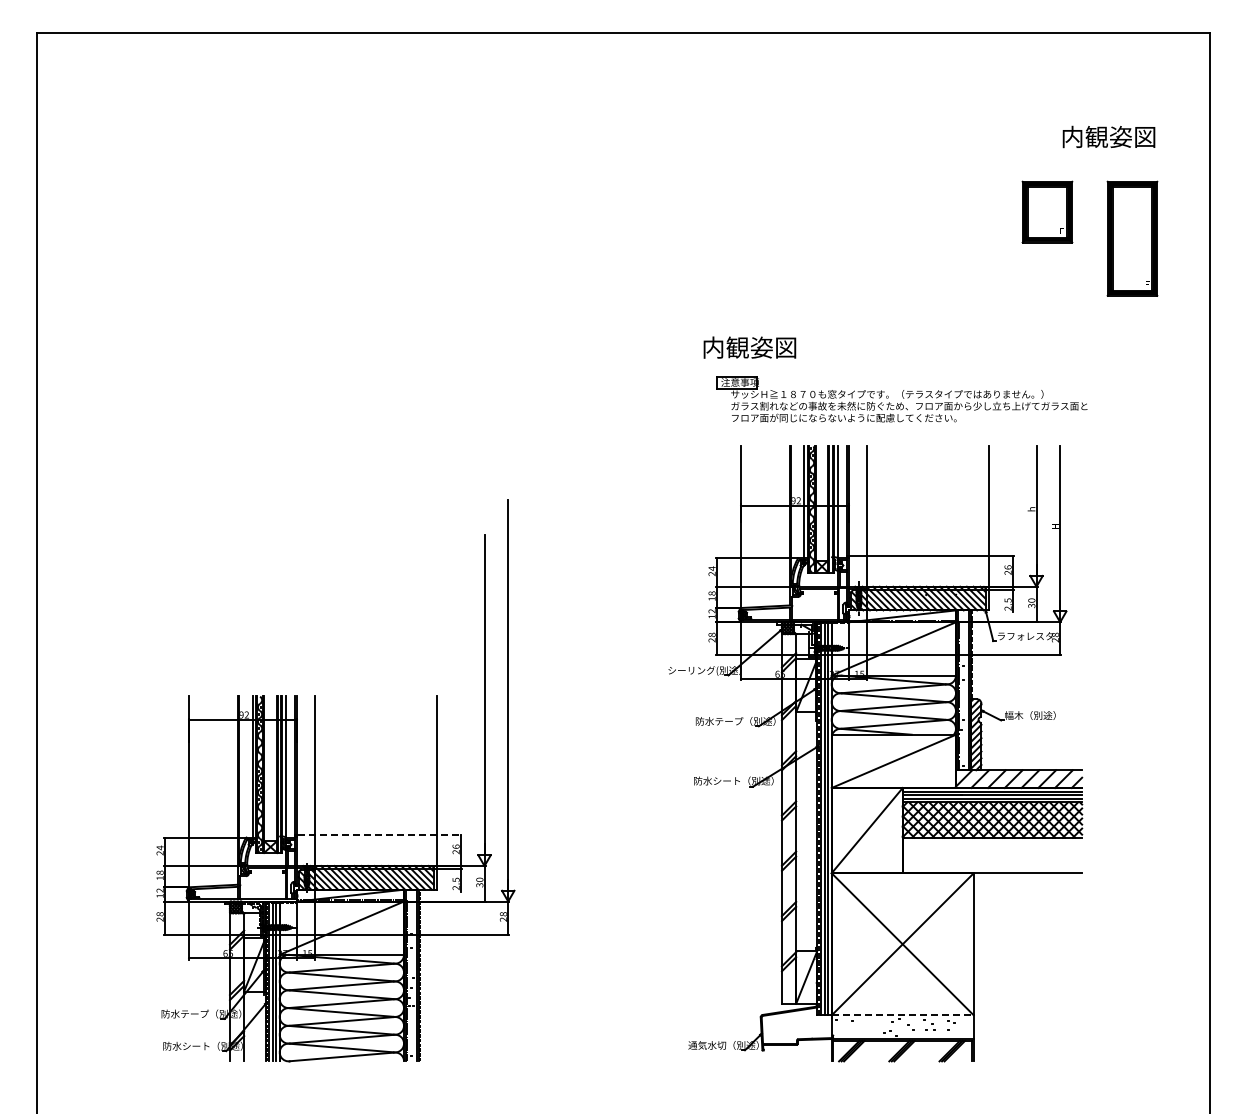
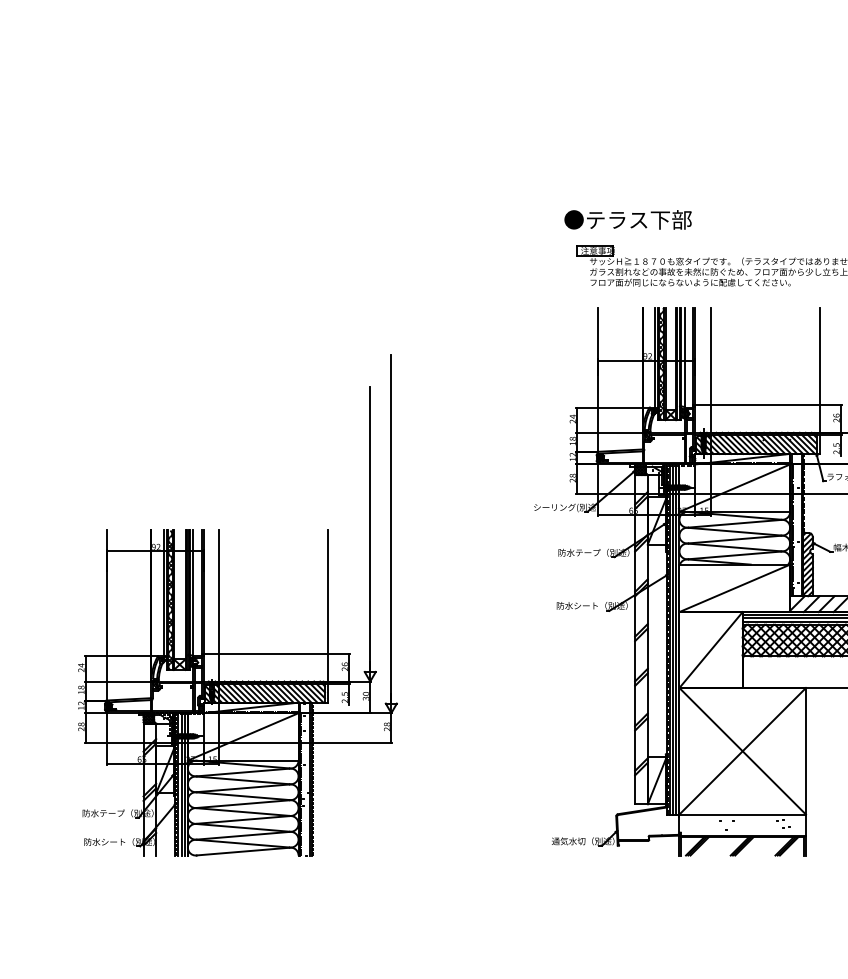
text: (773, 347) -> (627, 219), 内観姿図 -> ●テラス下部
line: (380, 835) -> (277, 654), dashed -> solid
line: (903, 1015) -> (743, 814), dashed -> solid

